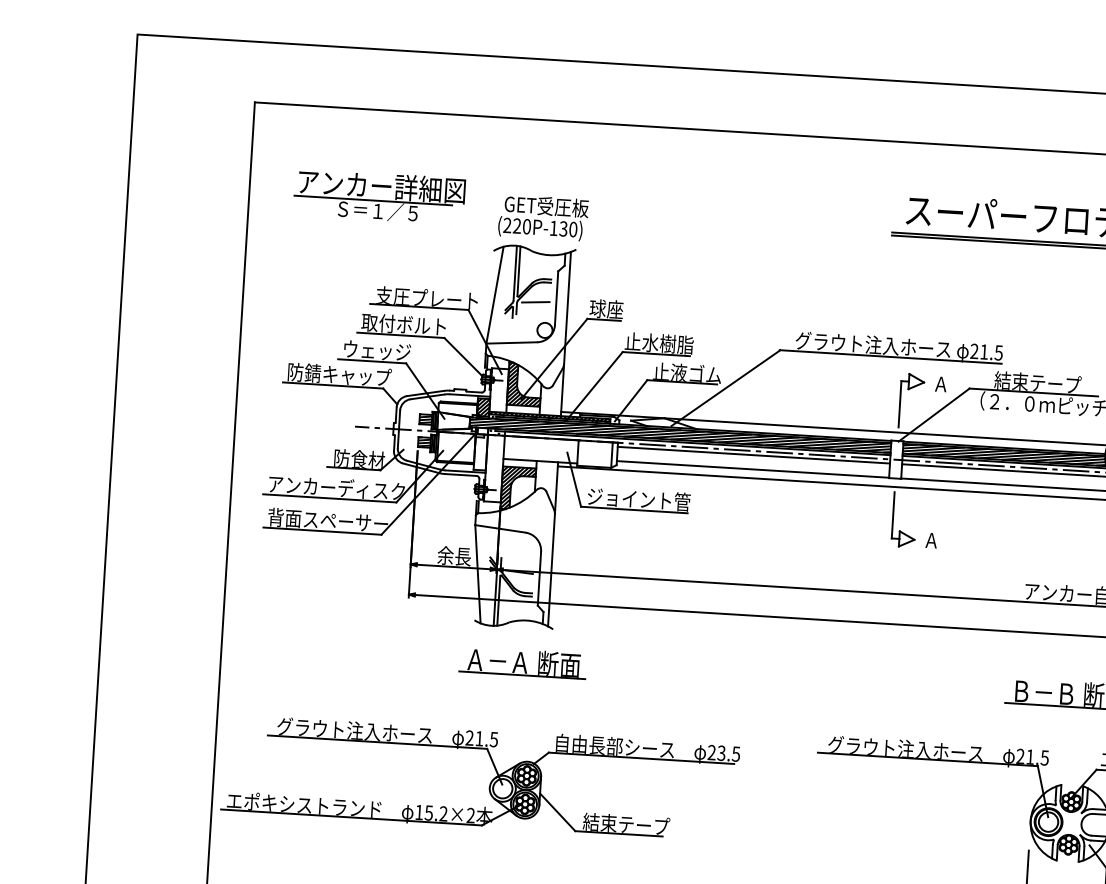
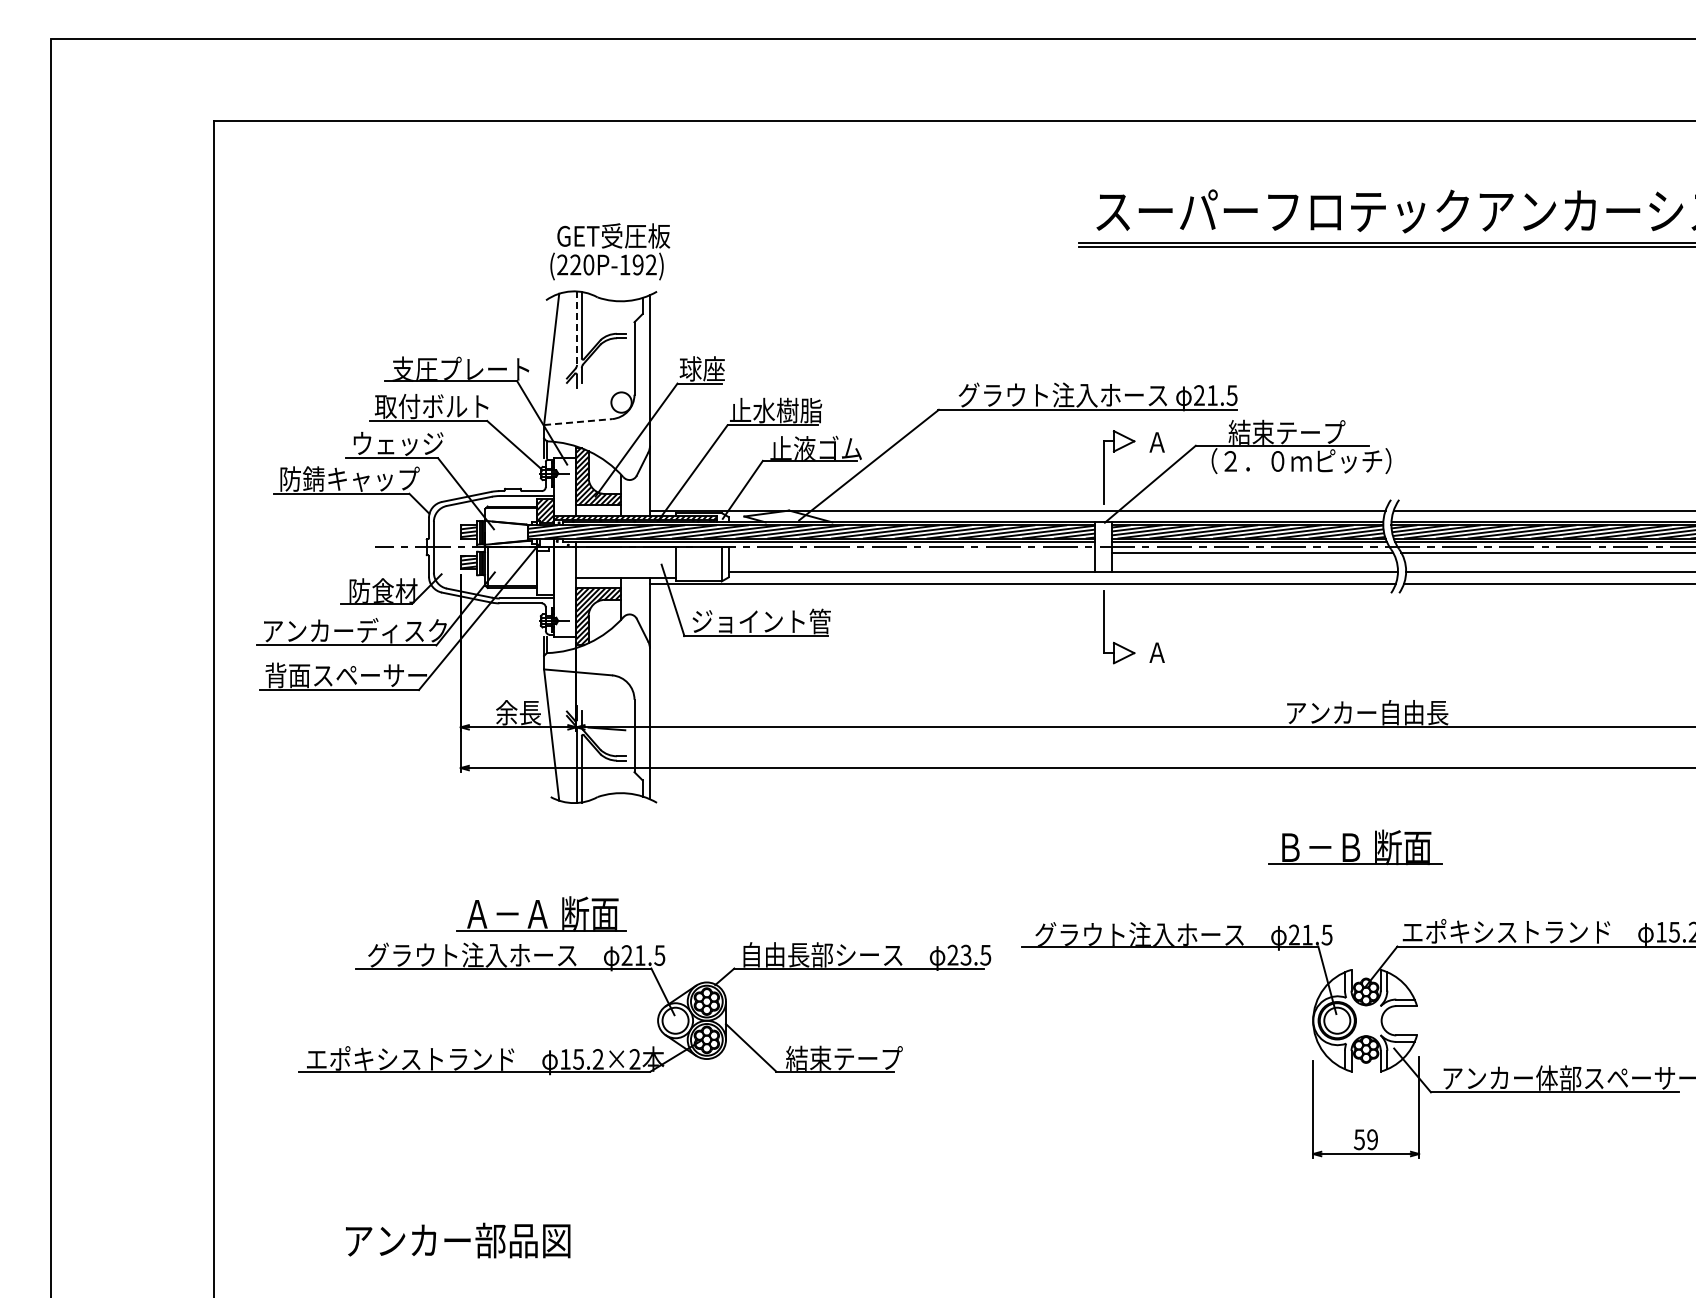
part: (379, 196) -> (388, 236), removed
text: (568, 228) -> (644, 264), (220P-130) -> (220P-192)
line: (515, 273) -> (577, 328), solid -> dashed
line: (535, 302) -> (606, 365), removed
line: (512, 343) -> (578, 422), solid -> dashed
line: (753, 454) -> (911, 552), removed
part: (523, 662) -> (541, 913), moved
part: (489, 784) -> (657, 1015), moved

